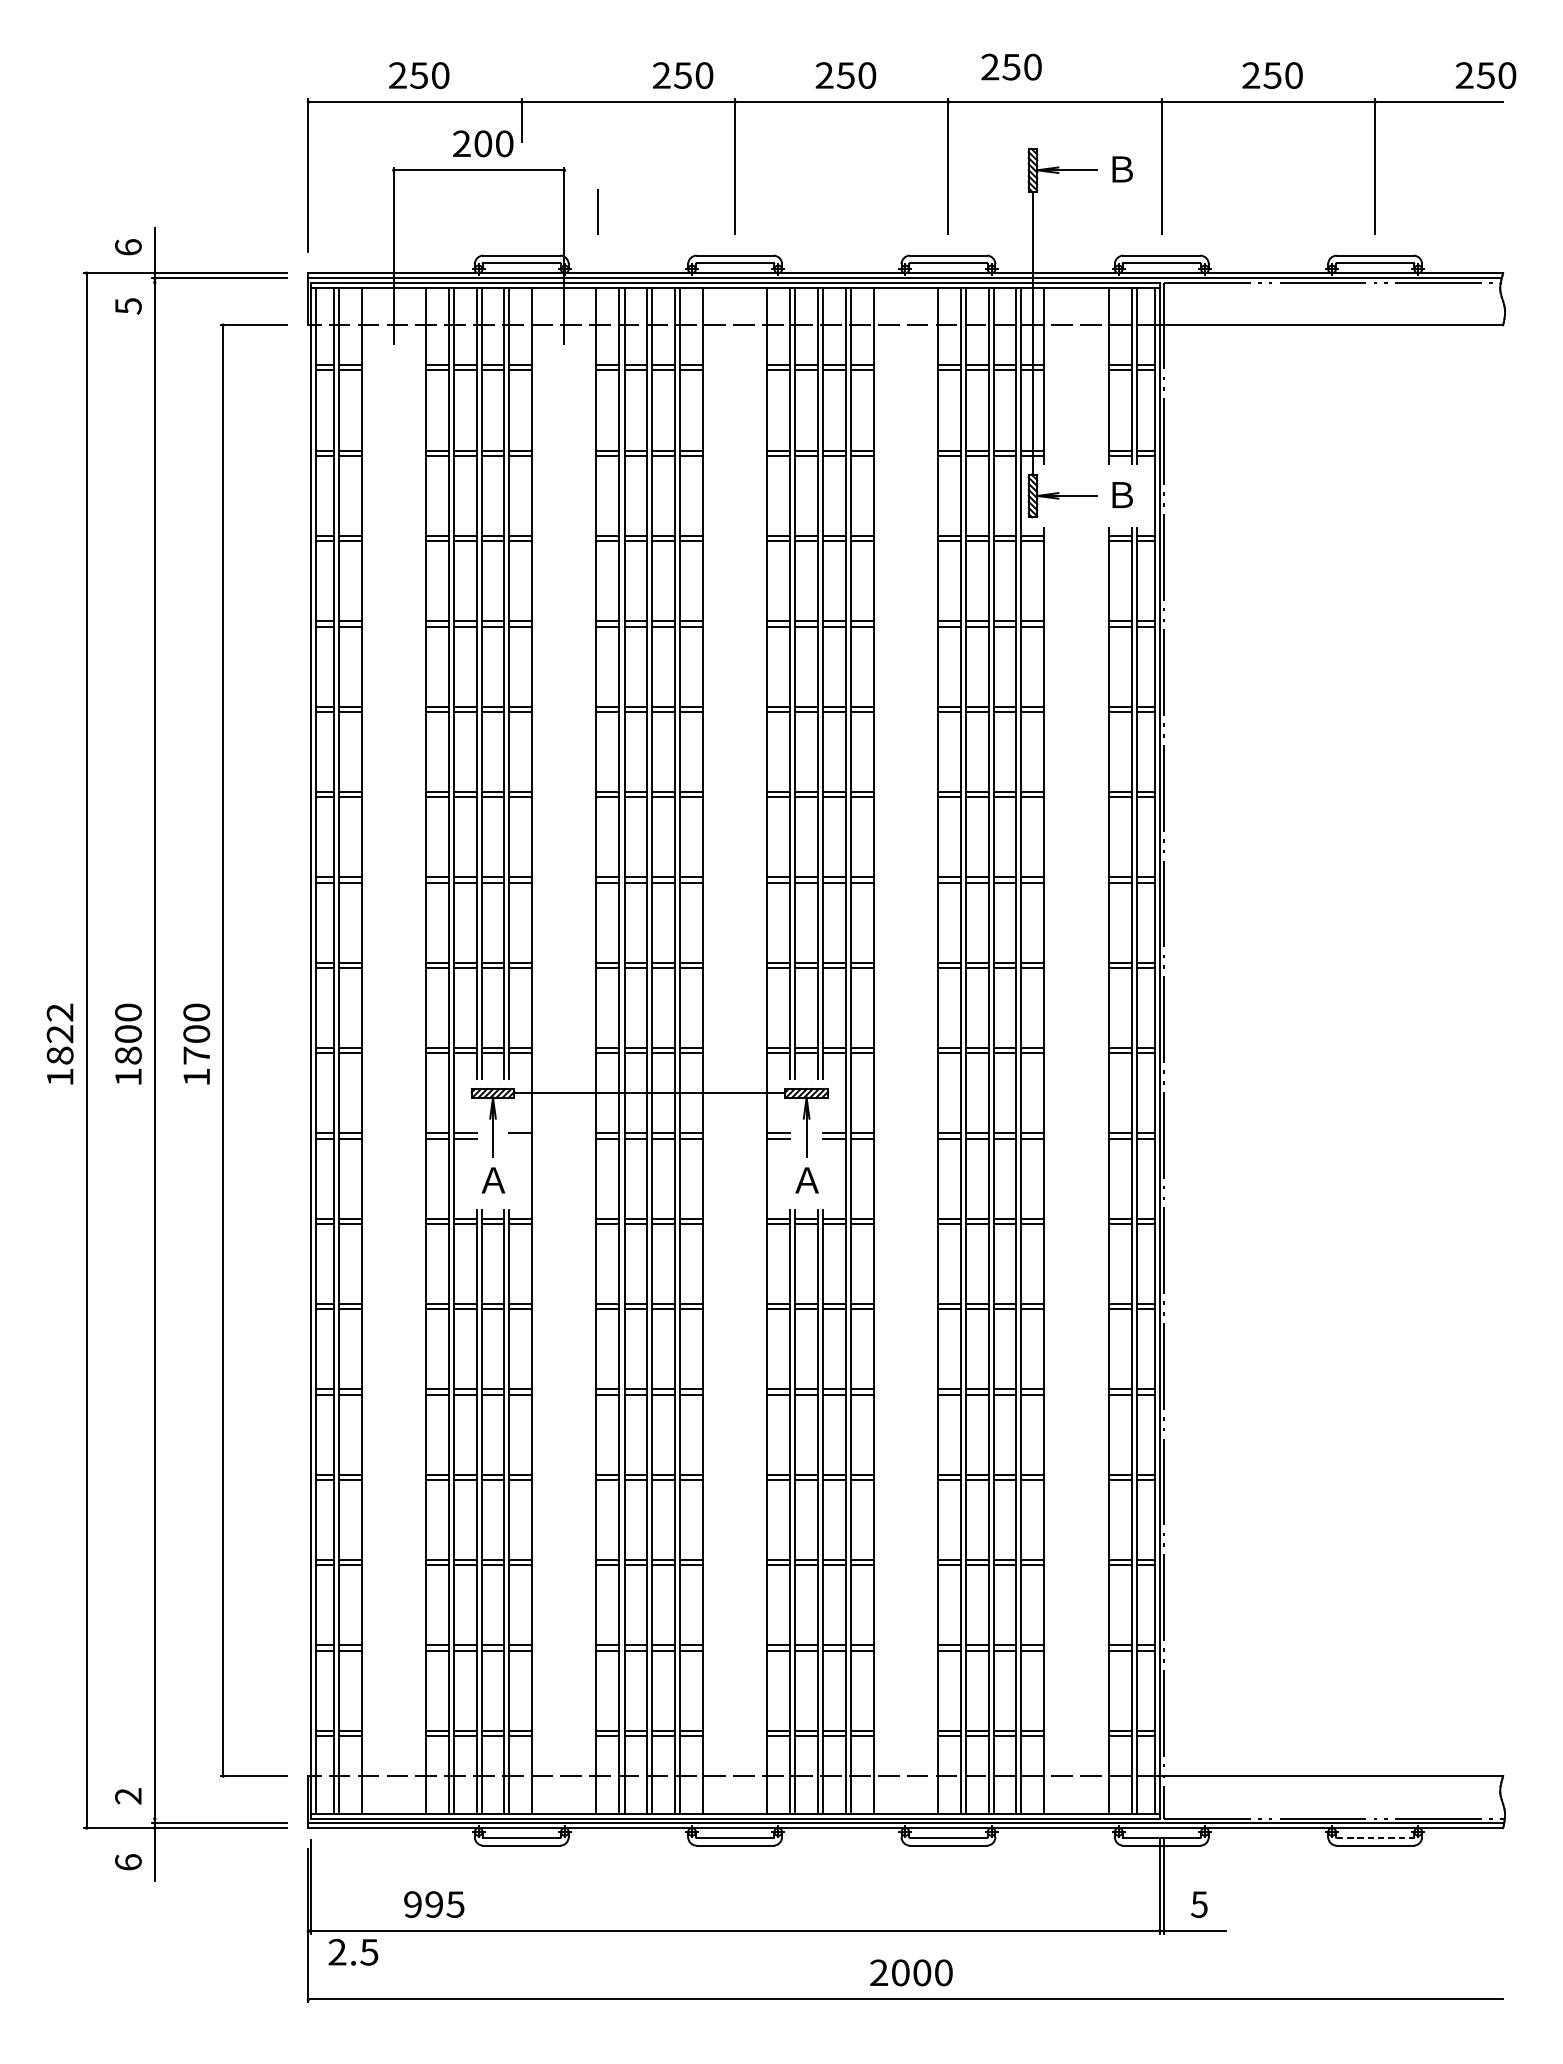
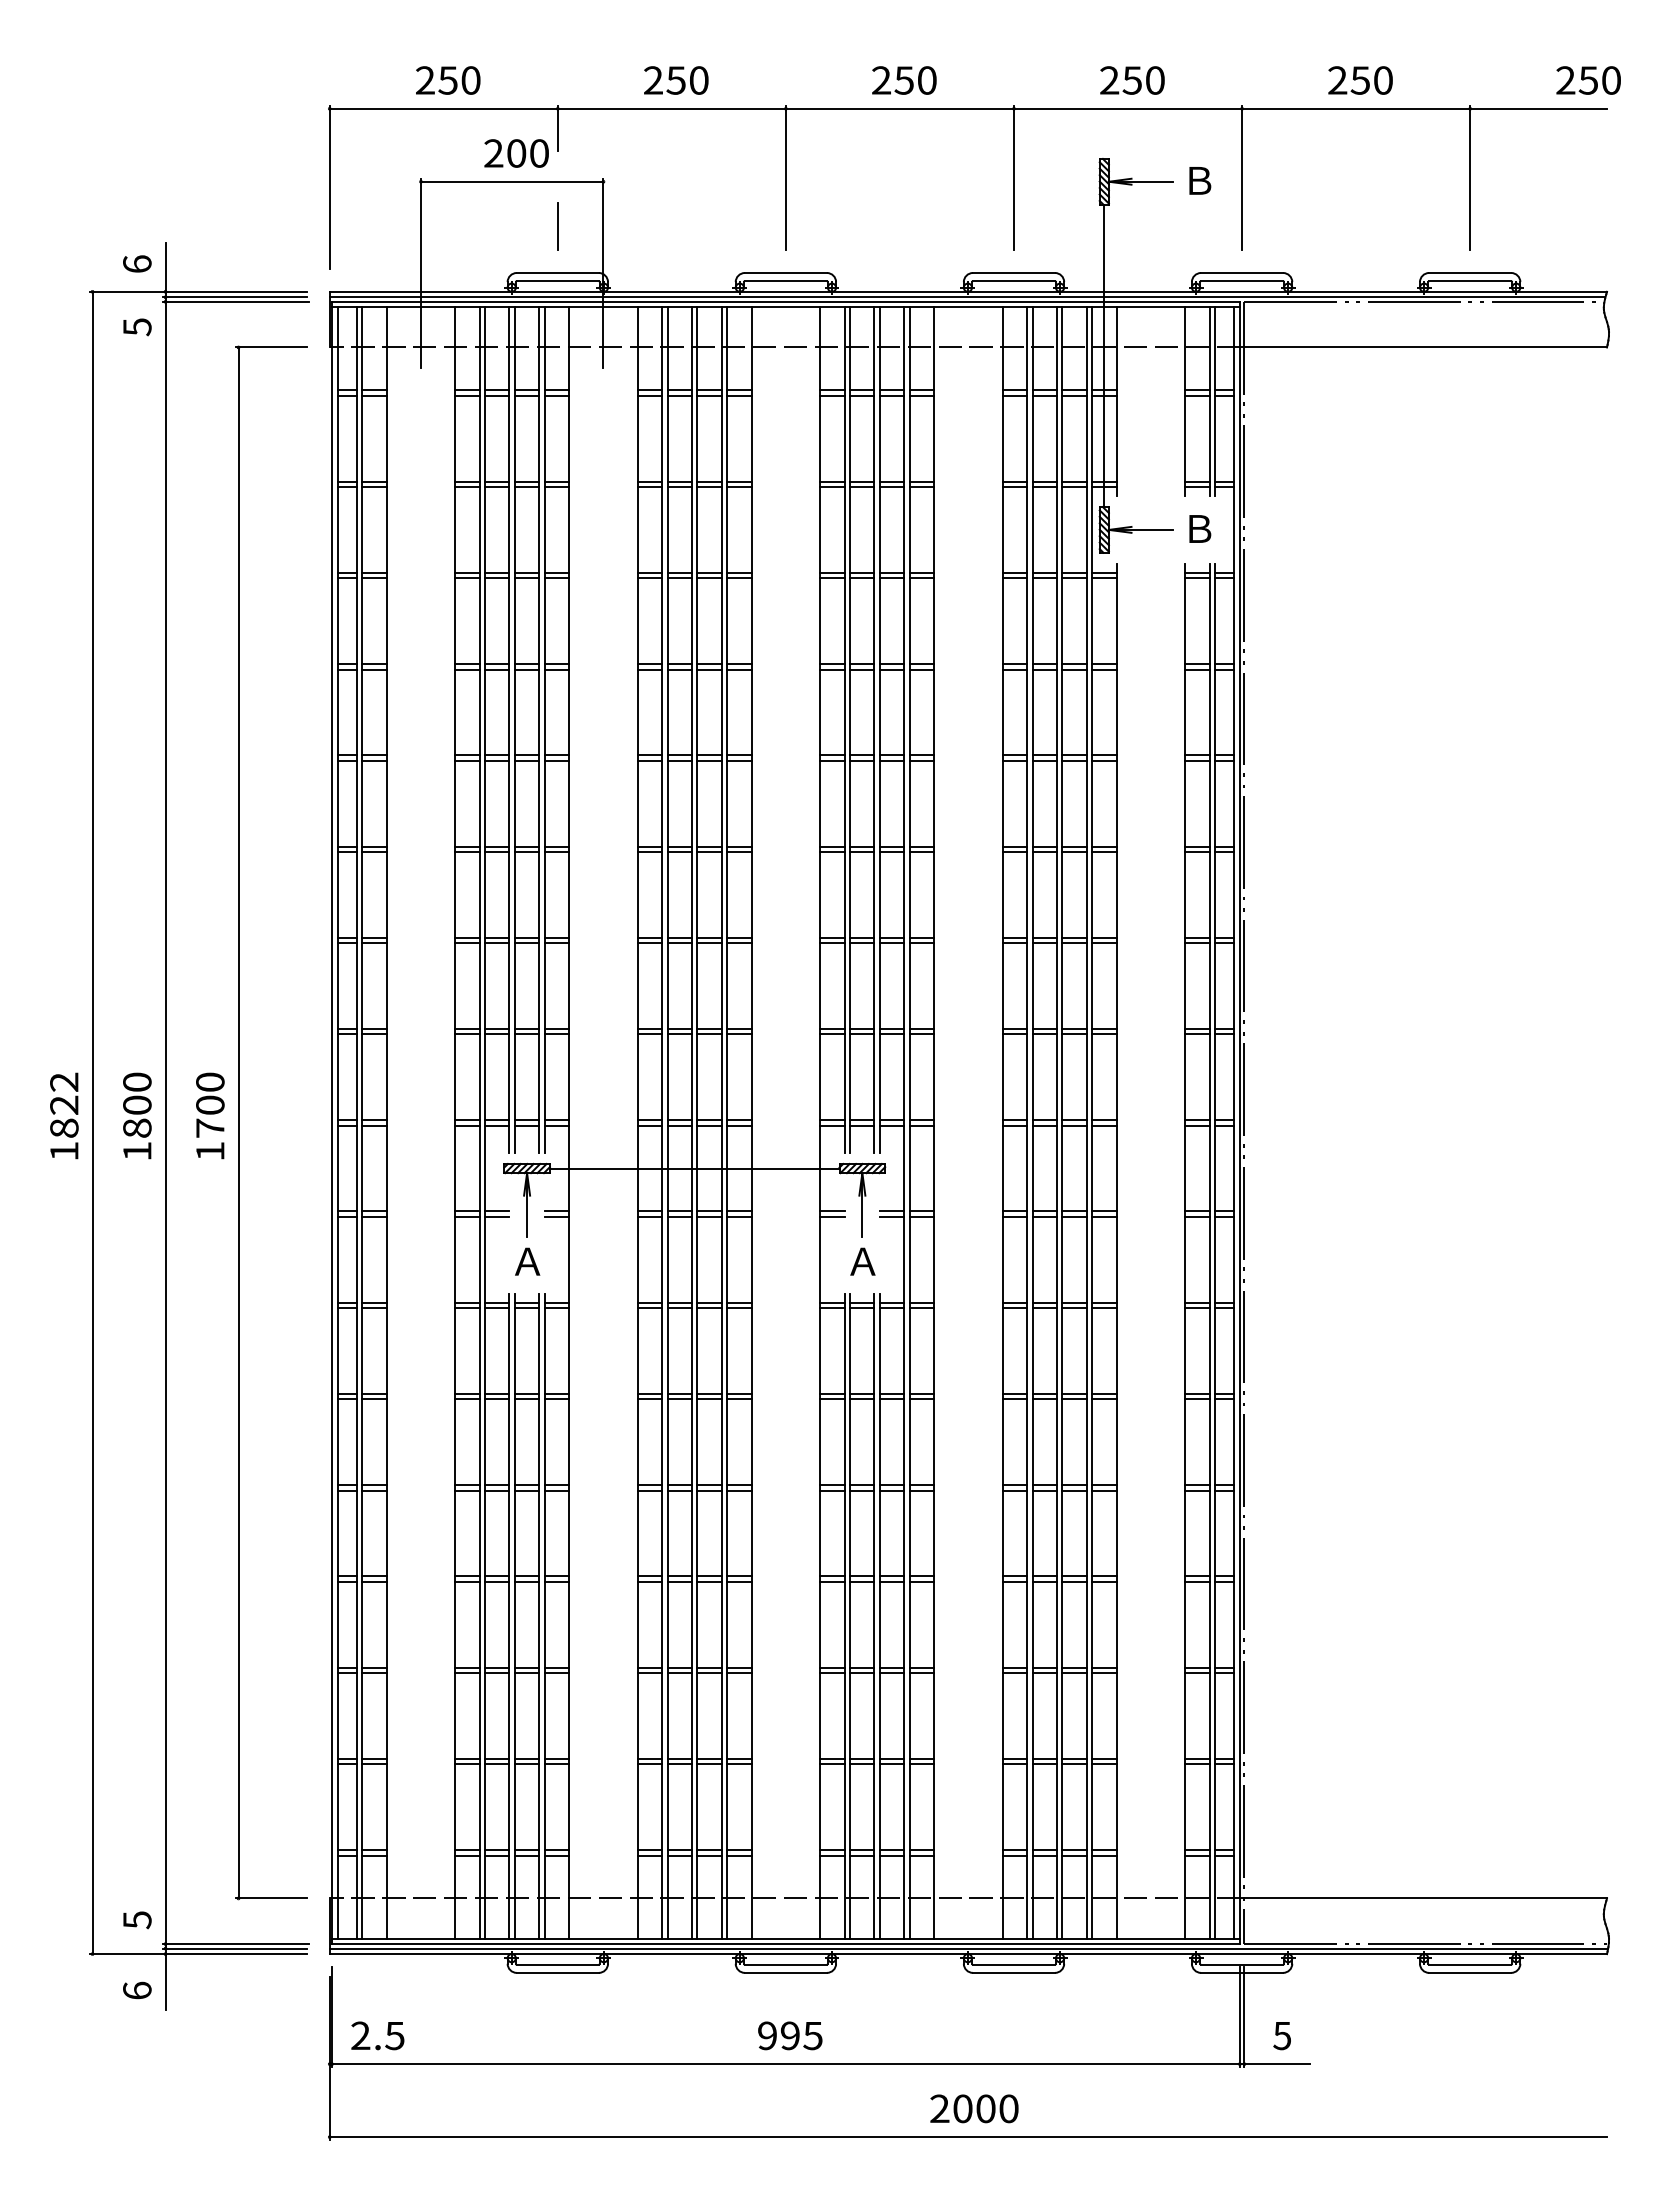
text: (1011, 67) -> (1132, 80), moved
text: (683, 75) -> (676, 80), moved
line: (597, 212) -> (557, 226), moved
line: (220, 282) -> (235, 301), added
line: (520, 1138) -> (556, 1216), added
text: (128, 1796) -> (137, 1920), 2 -> 5
line: (220, 1819) -> (235, 1944), added
line: (1375, 1837) -> (1470, 1964), dashed -> solid
text: (434, 1904) -> (790, 2035), moved
text: (353, 1951) -> (377, 2035), moved

